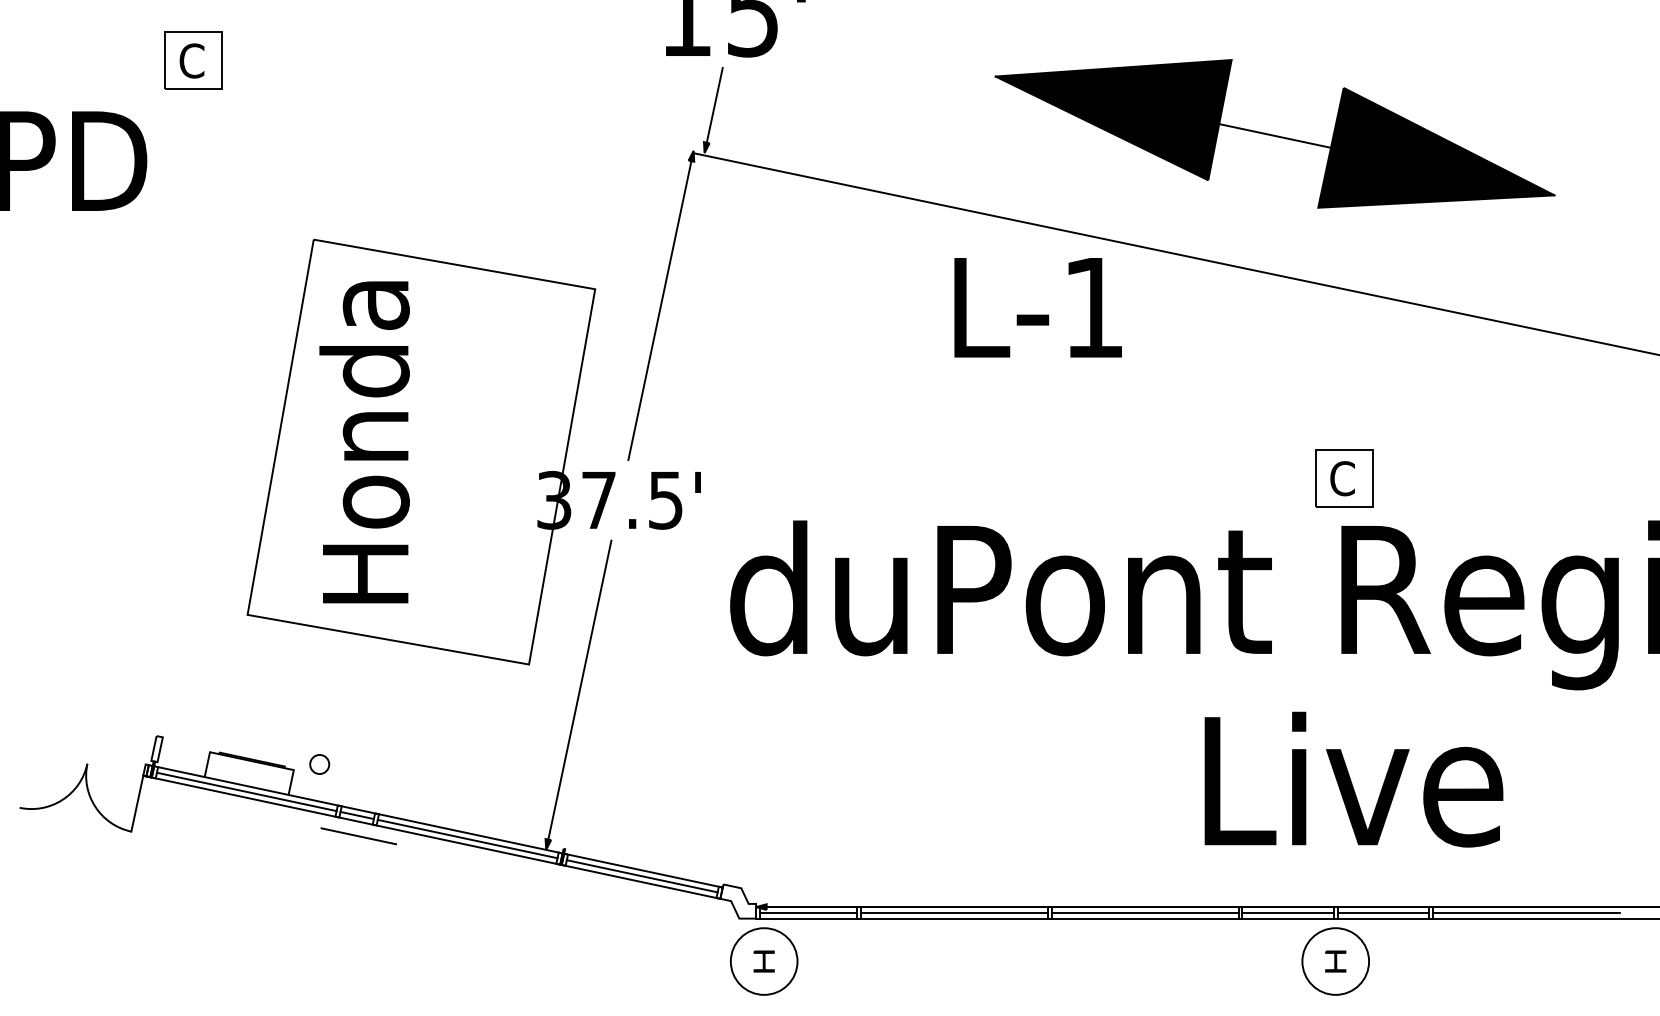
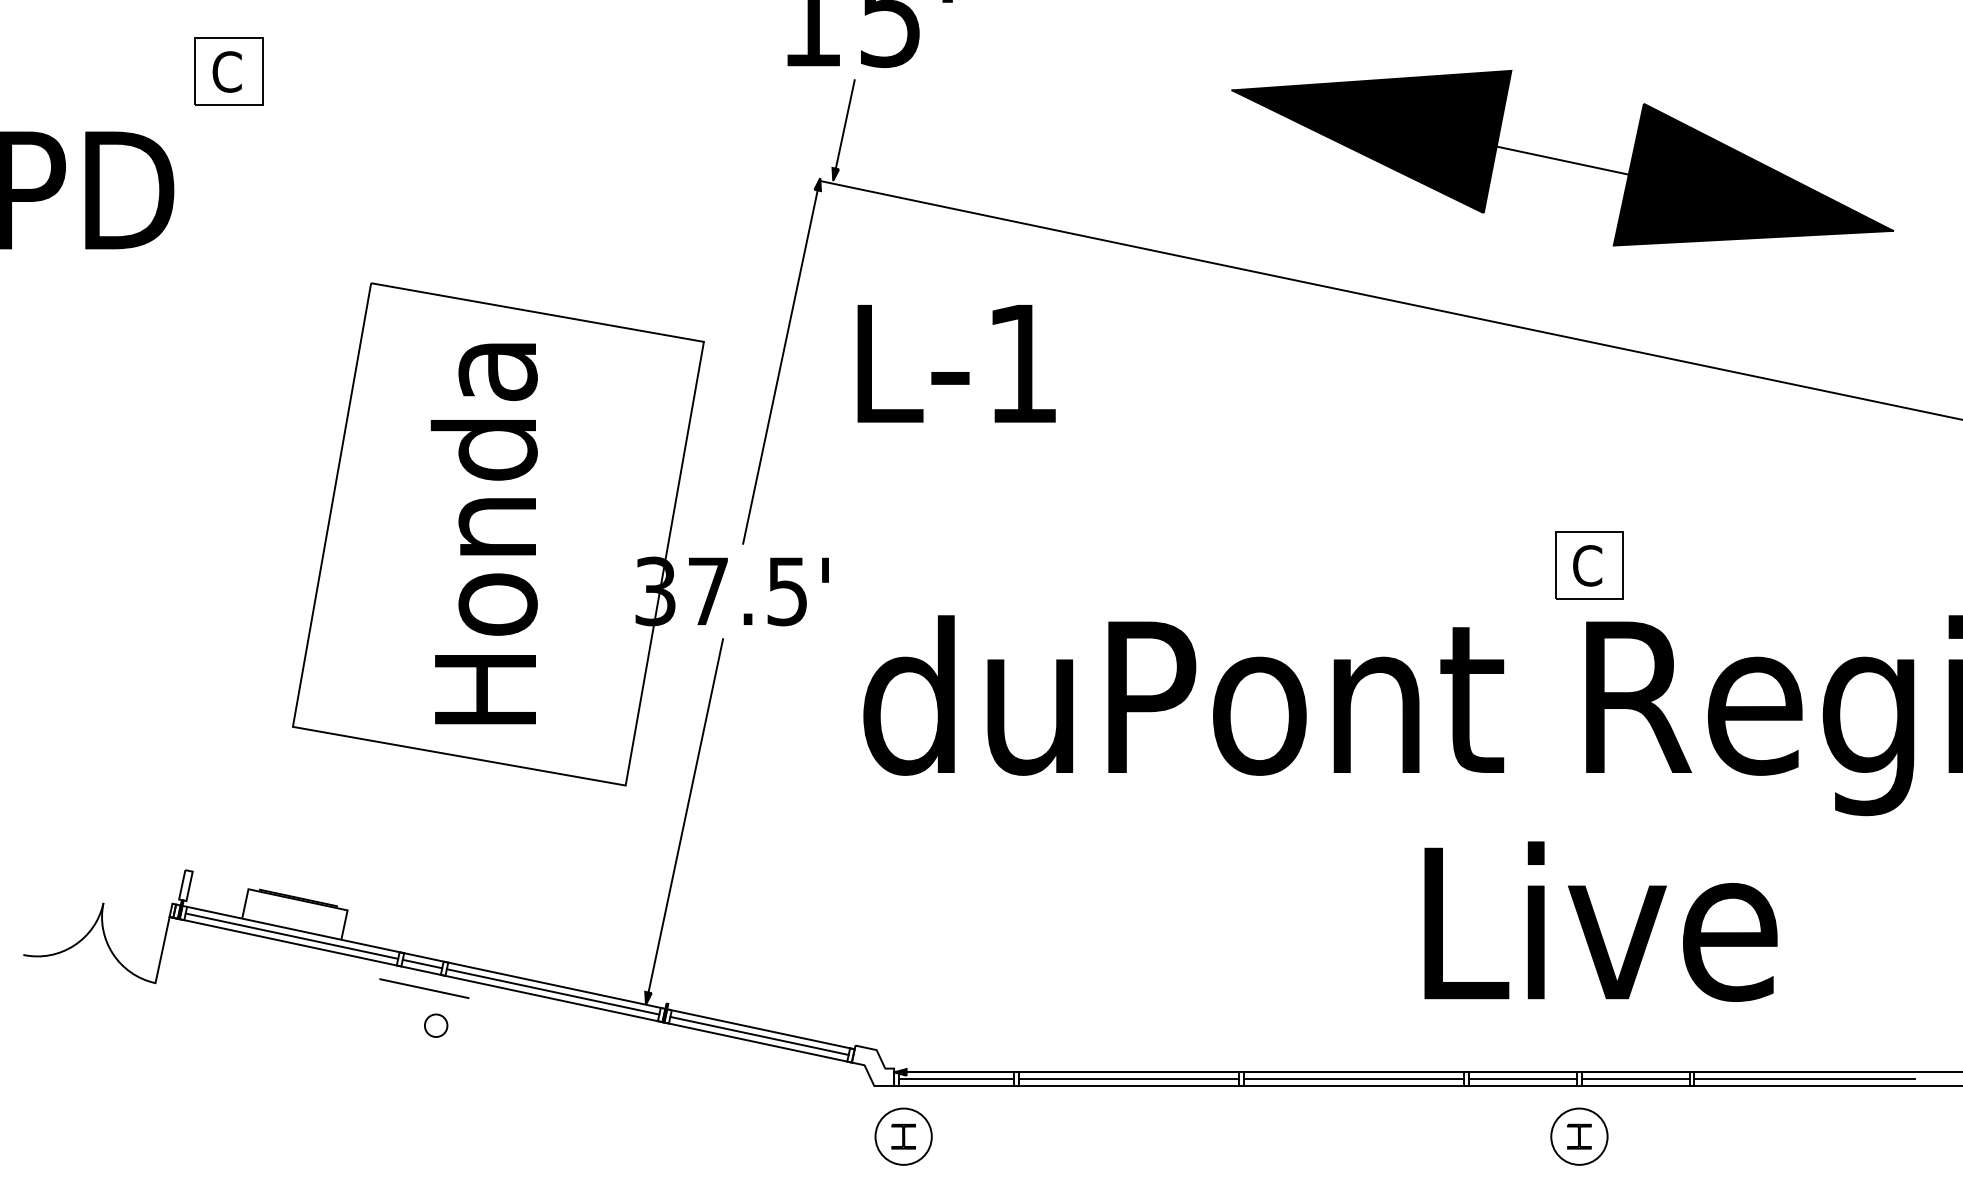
part: (1274, 134) -> (1562, 158), moved
text: (1038, 307) -> (956, 363), moved
text: (363, 442) -> (483, 533), moved
circle: (319, 764) -> (436, 1025), moved
circle: (764, 961) -> (903, 1136), size x0.71
circle: (1335, 961) -> (1579, 1136), size x0.71

